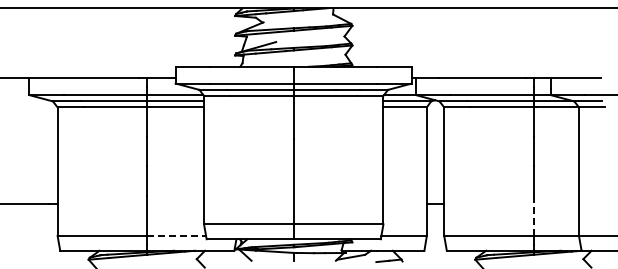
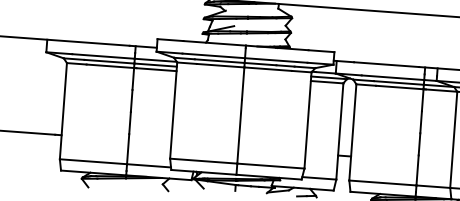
line: (533, 216) -> (417, 170), dashed -> solid
line: (177, 235) -> (149, 165), dashed -> solid

